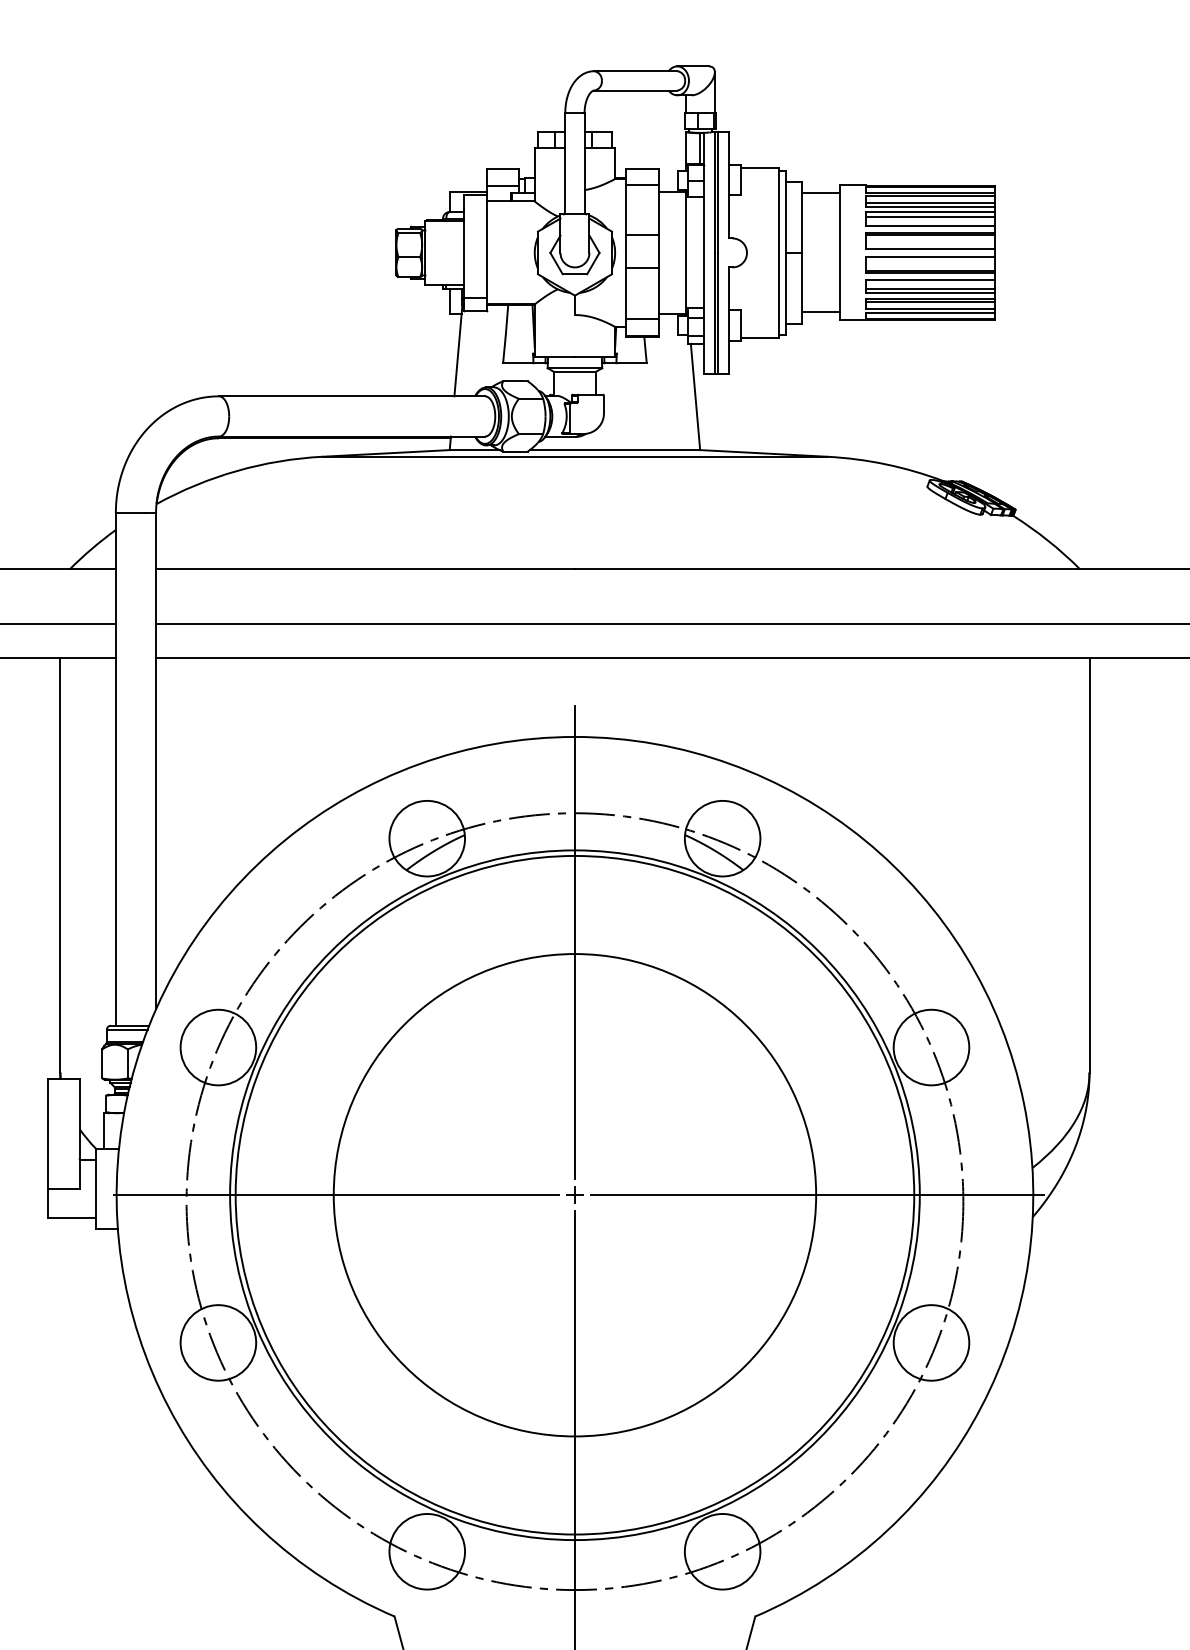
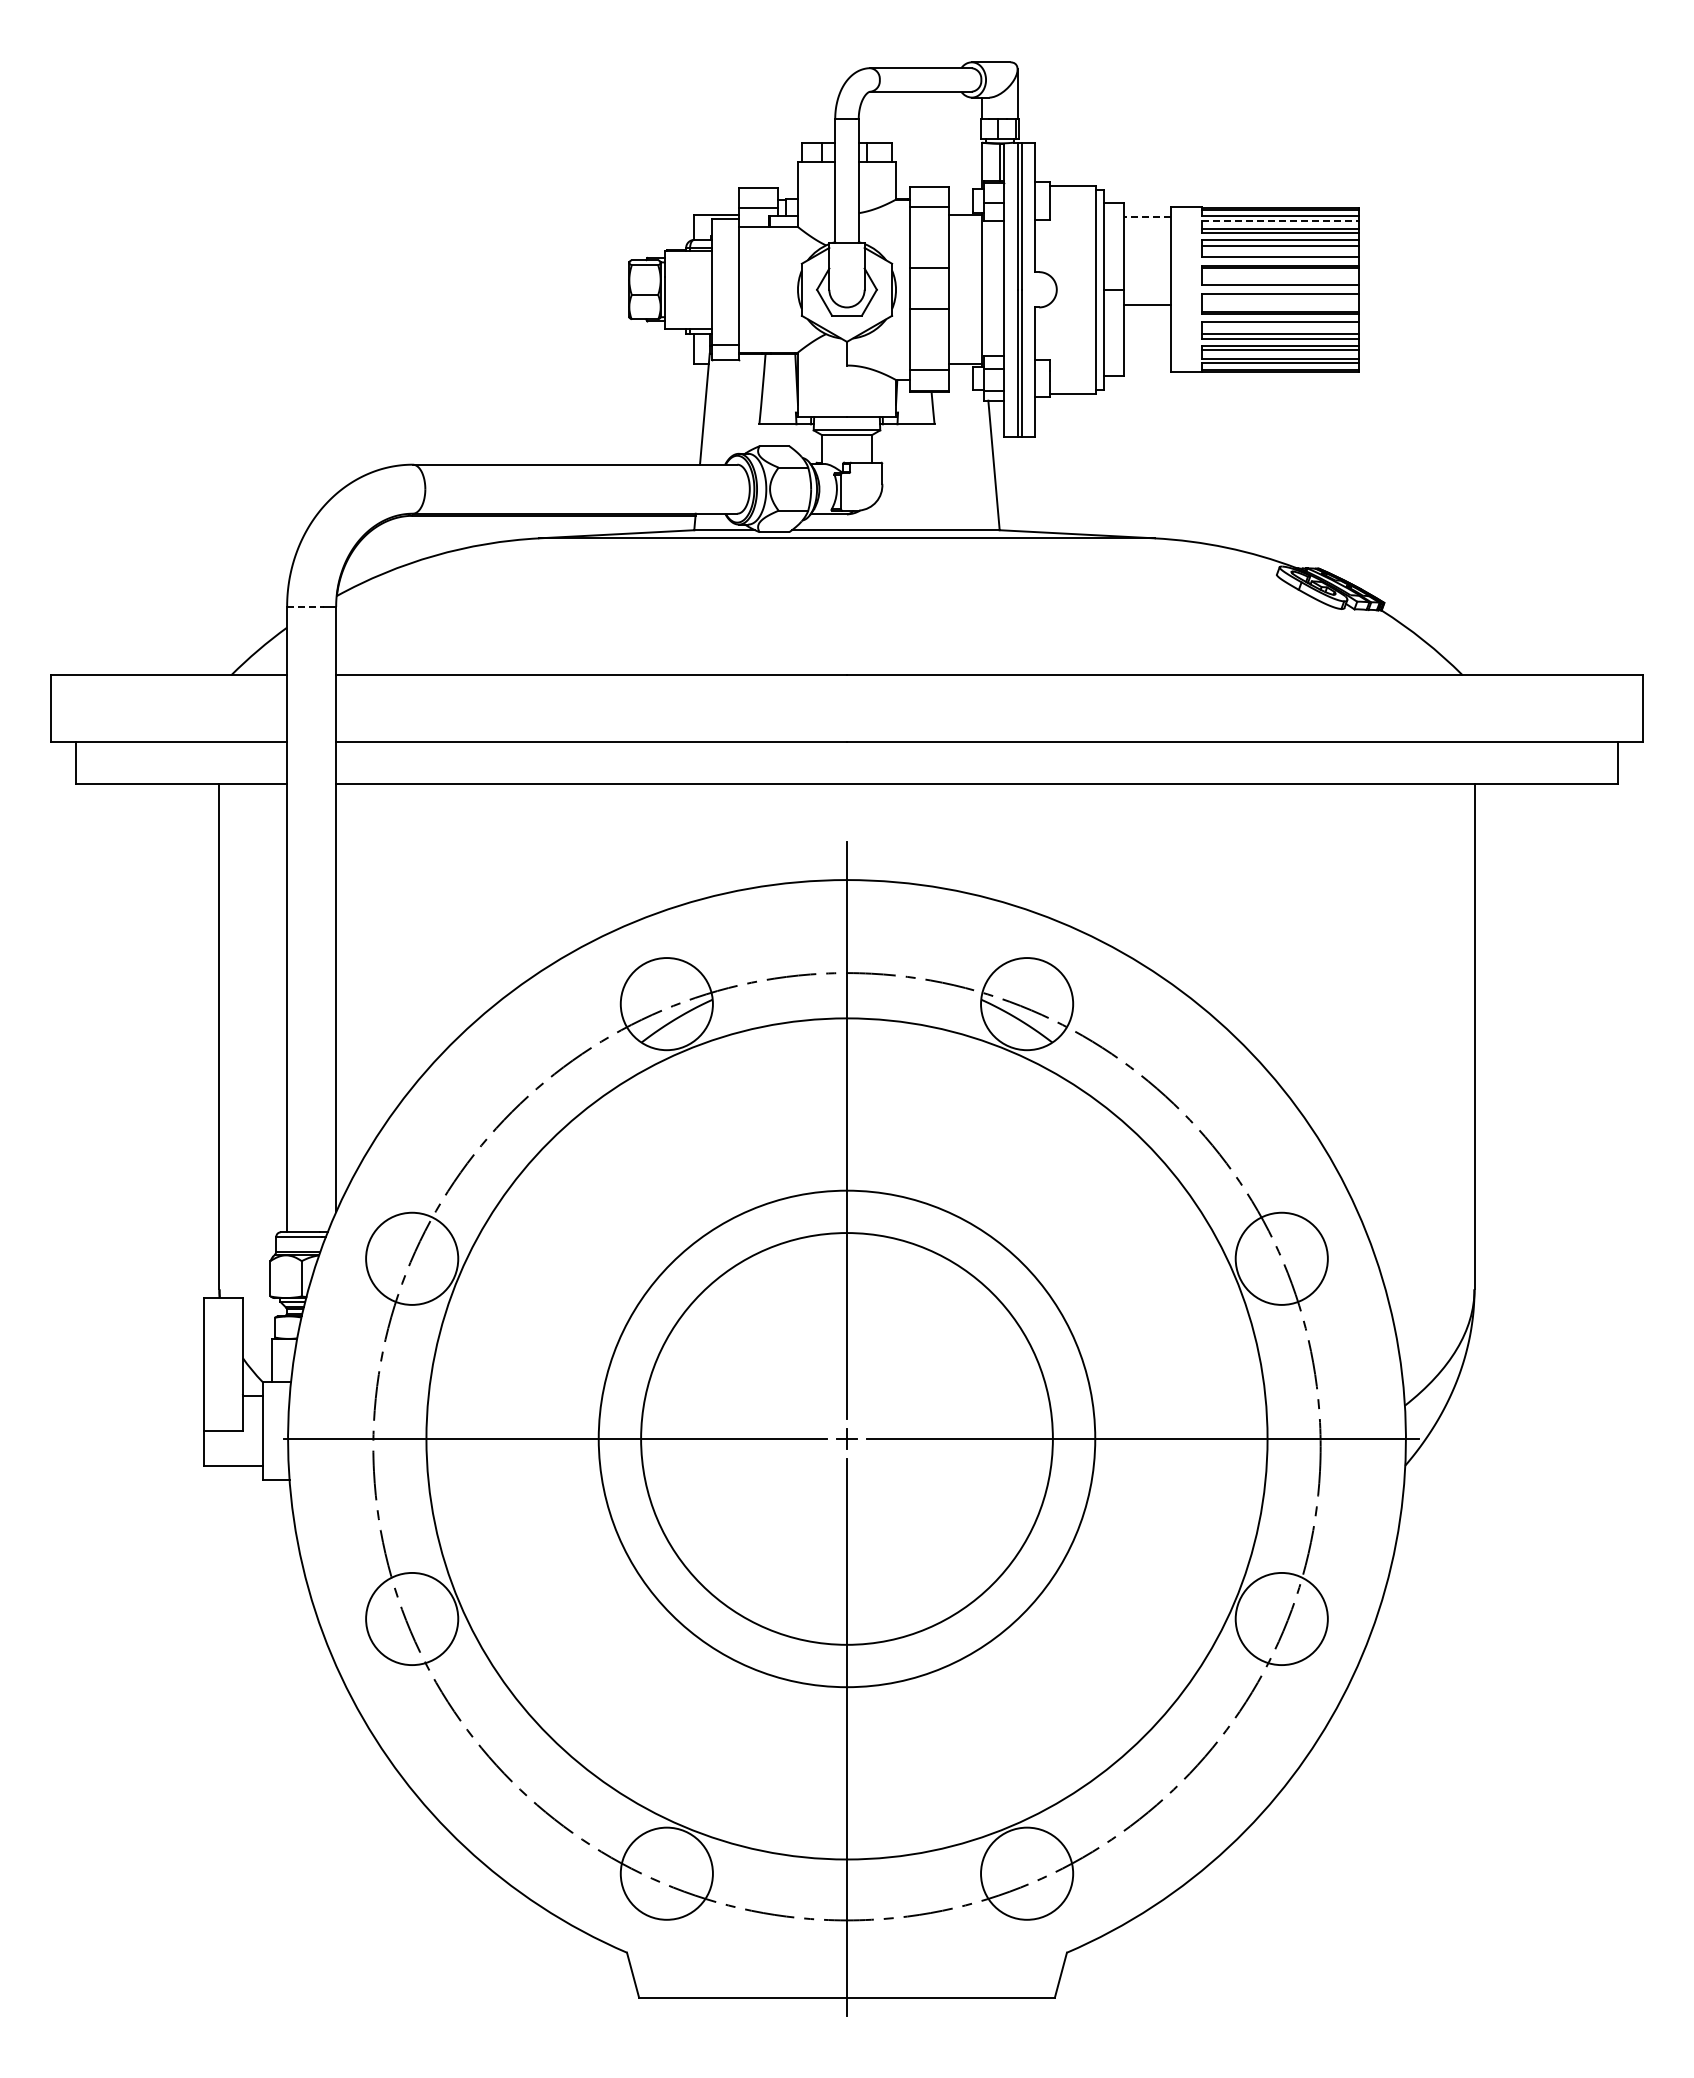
line: (821, 193) -> (1147, 217), solid -> dashed
line: (930, 196) -> (1280, 220), solid -> dashed
line: (820, 312) -> (1146, 305), moved
line: (131, 512) -> (306, 606), solid -> dashed
circle: (574, 1194) -> (846, 1438), size x0.6
circle: (574, 1194) -> (846, 1438), size x0.7

